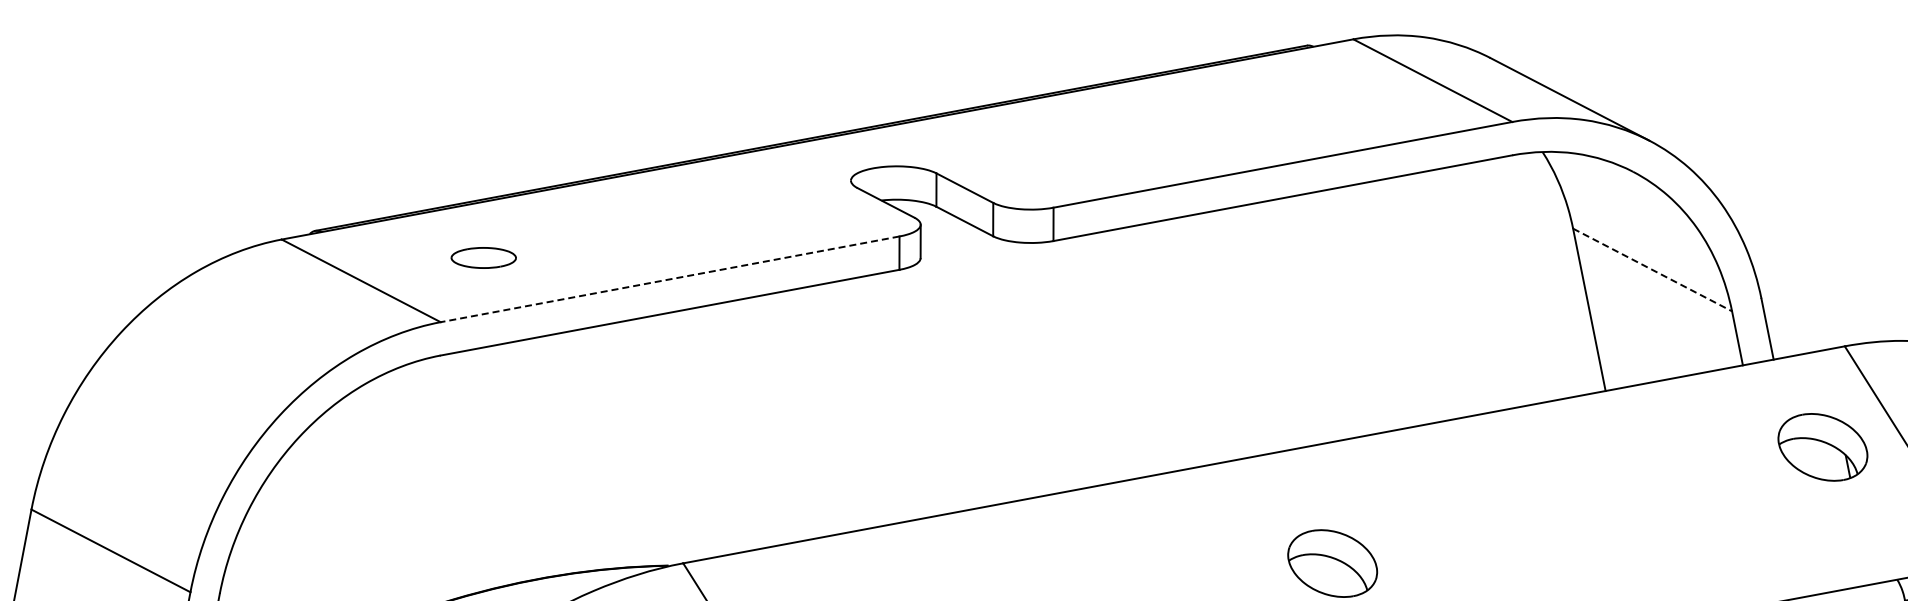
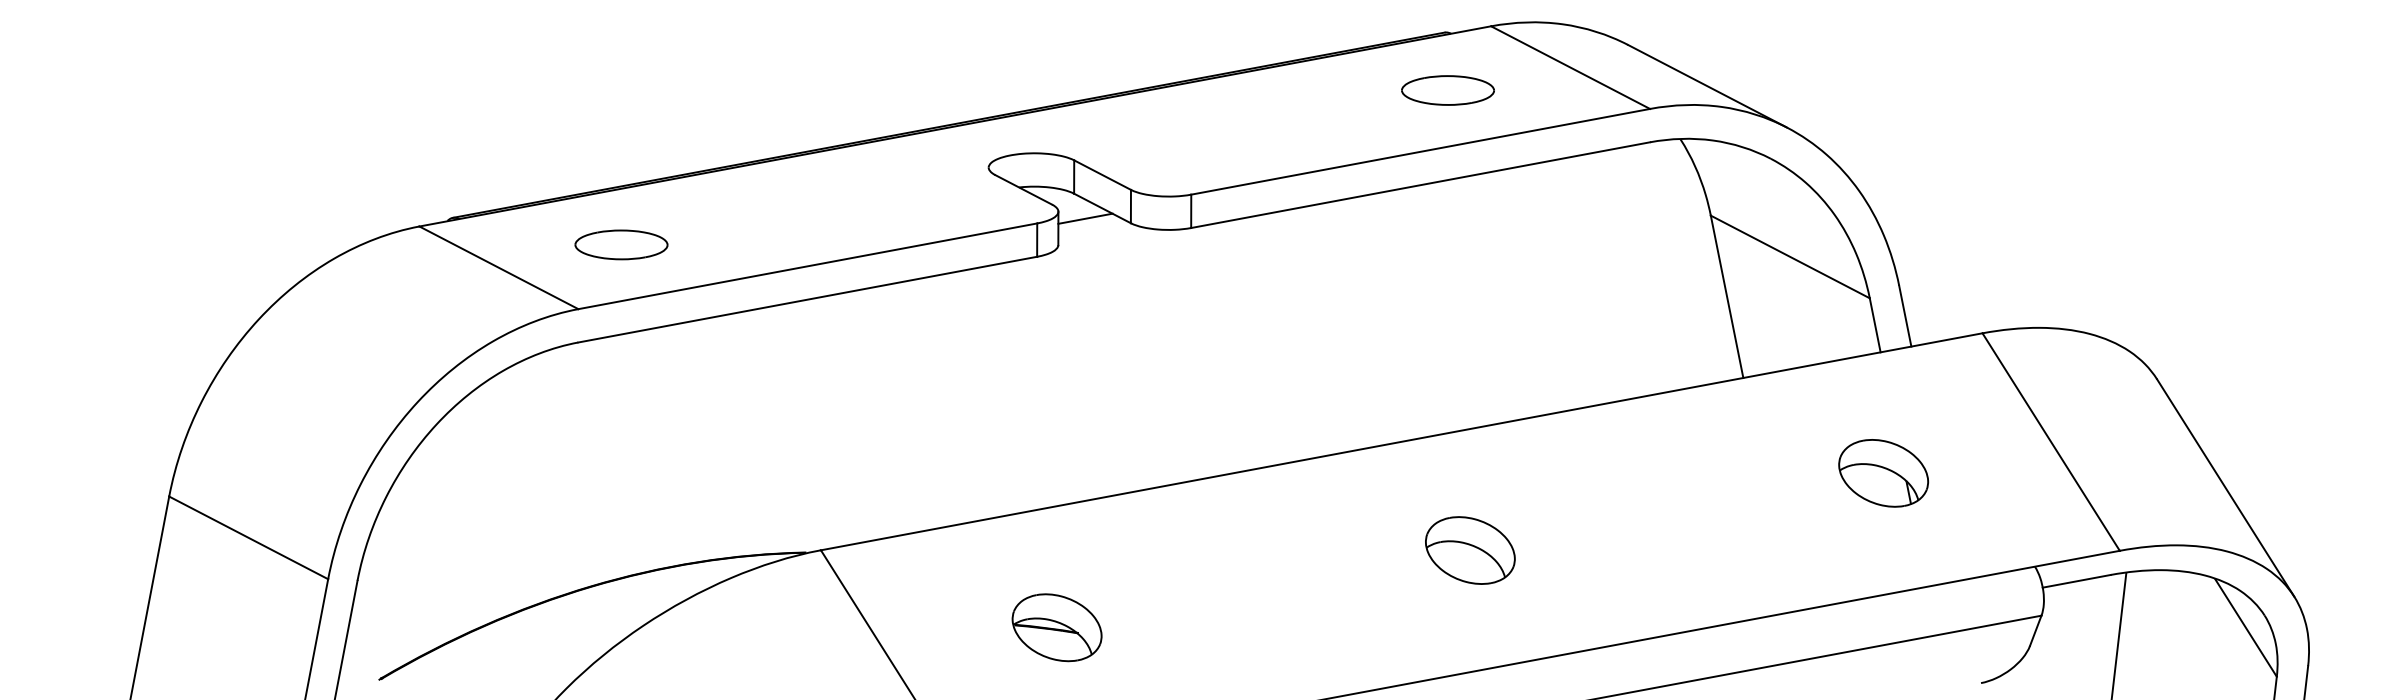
part: (1309, 103) -> (1447, 90), added
line: (947, 231) -> (1085, 218), added
part: (483, 257) -> (621, 244), size x1.43
line: (1652, 269) -> (1790, 256), dashed -> solid
line: (669, 279) -> (807, 266), dashed -> solid
part: (1822, 447) -> (1883, 473), moved

